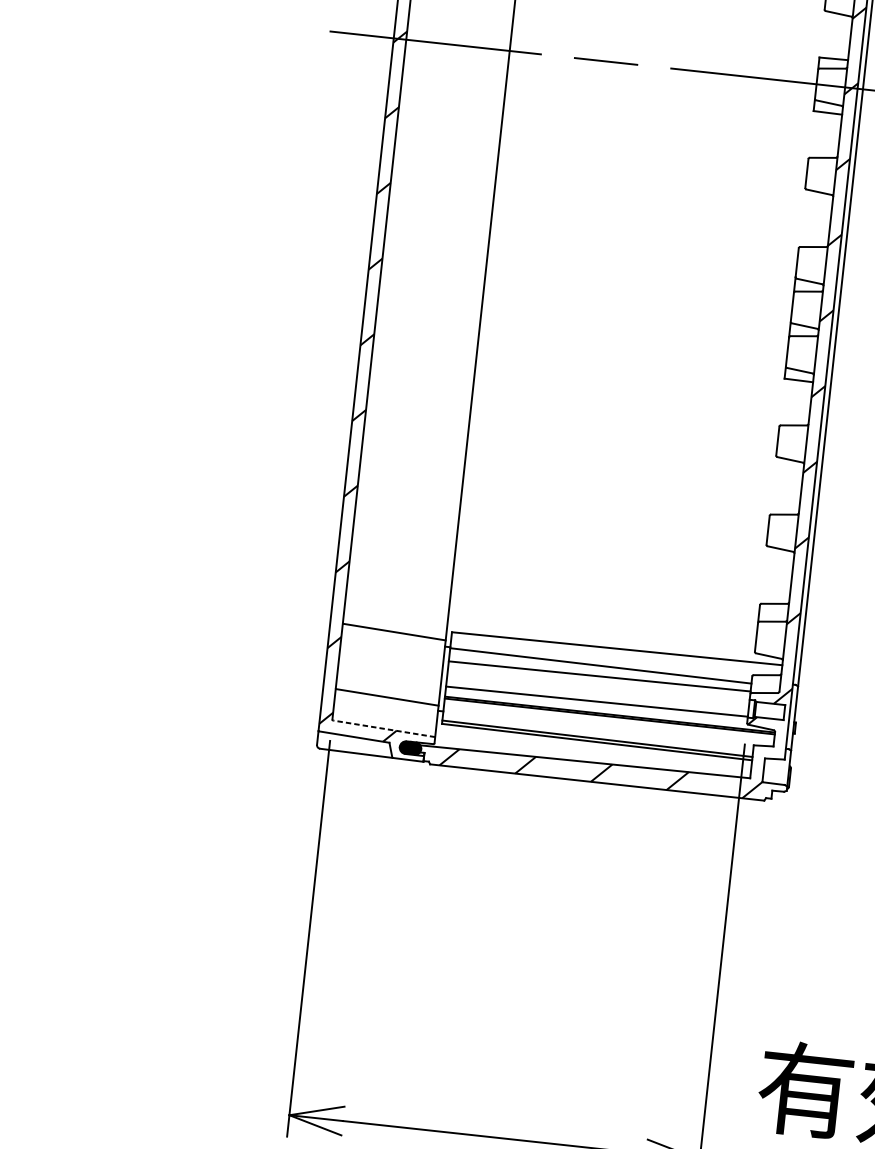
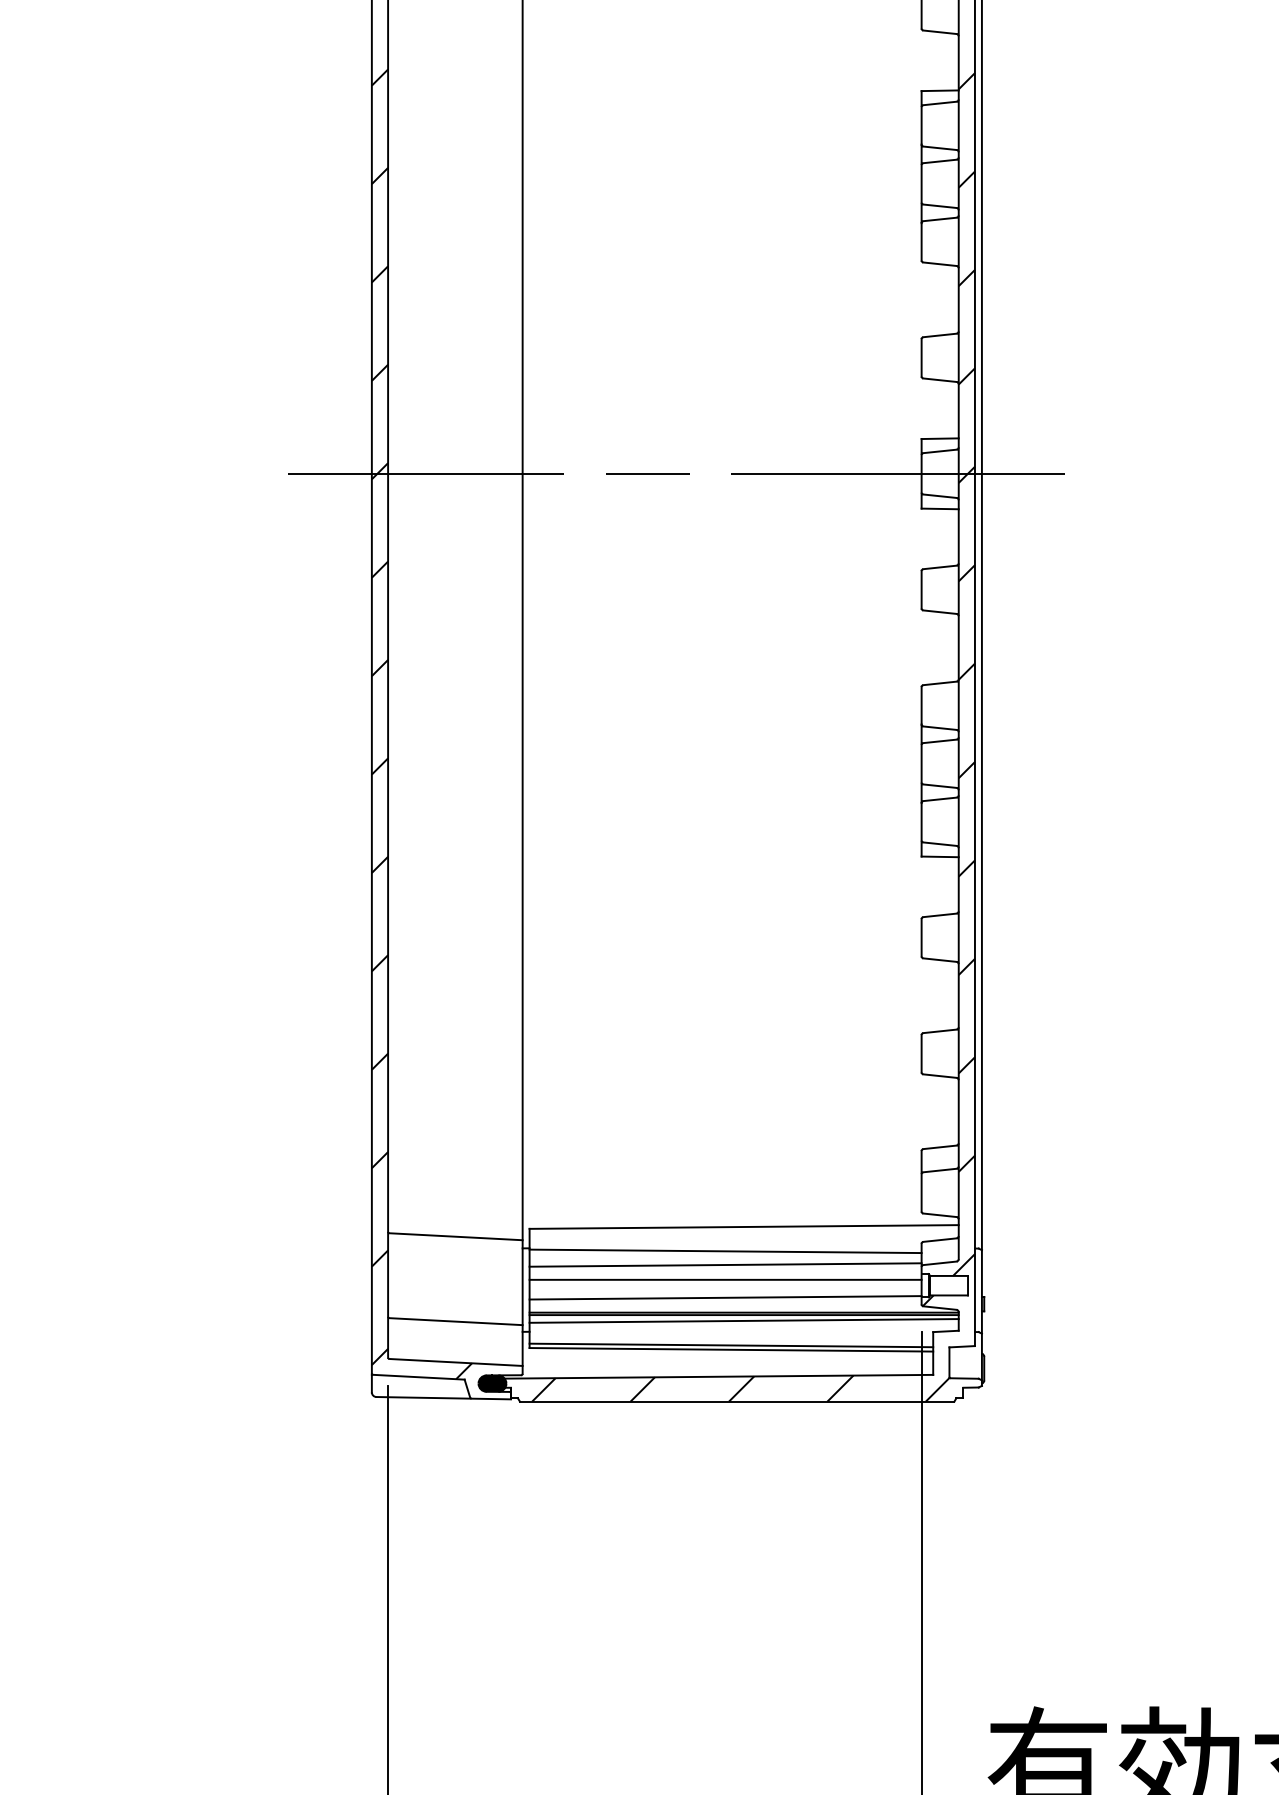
line: (598, 687) -> (725, 1279), added
line: (608, 720) -> (743, 1320), added
line: (384, 728) -> (456, 1362), dashed -> solid

